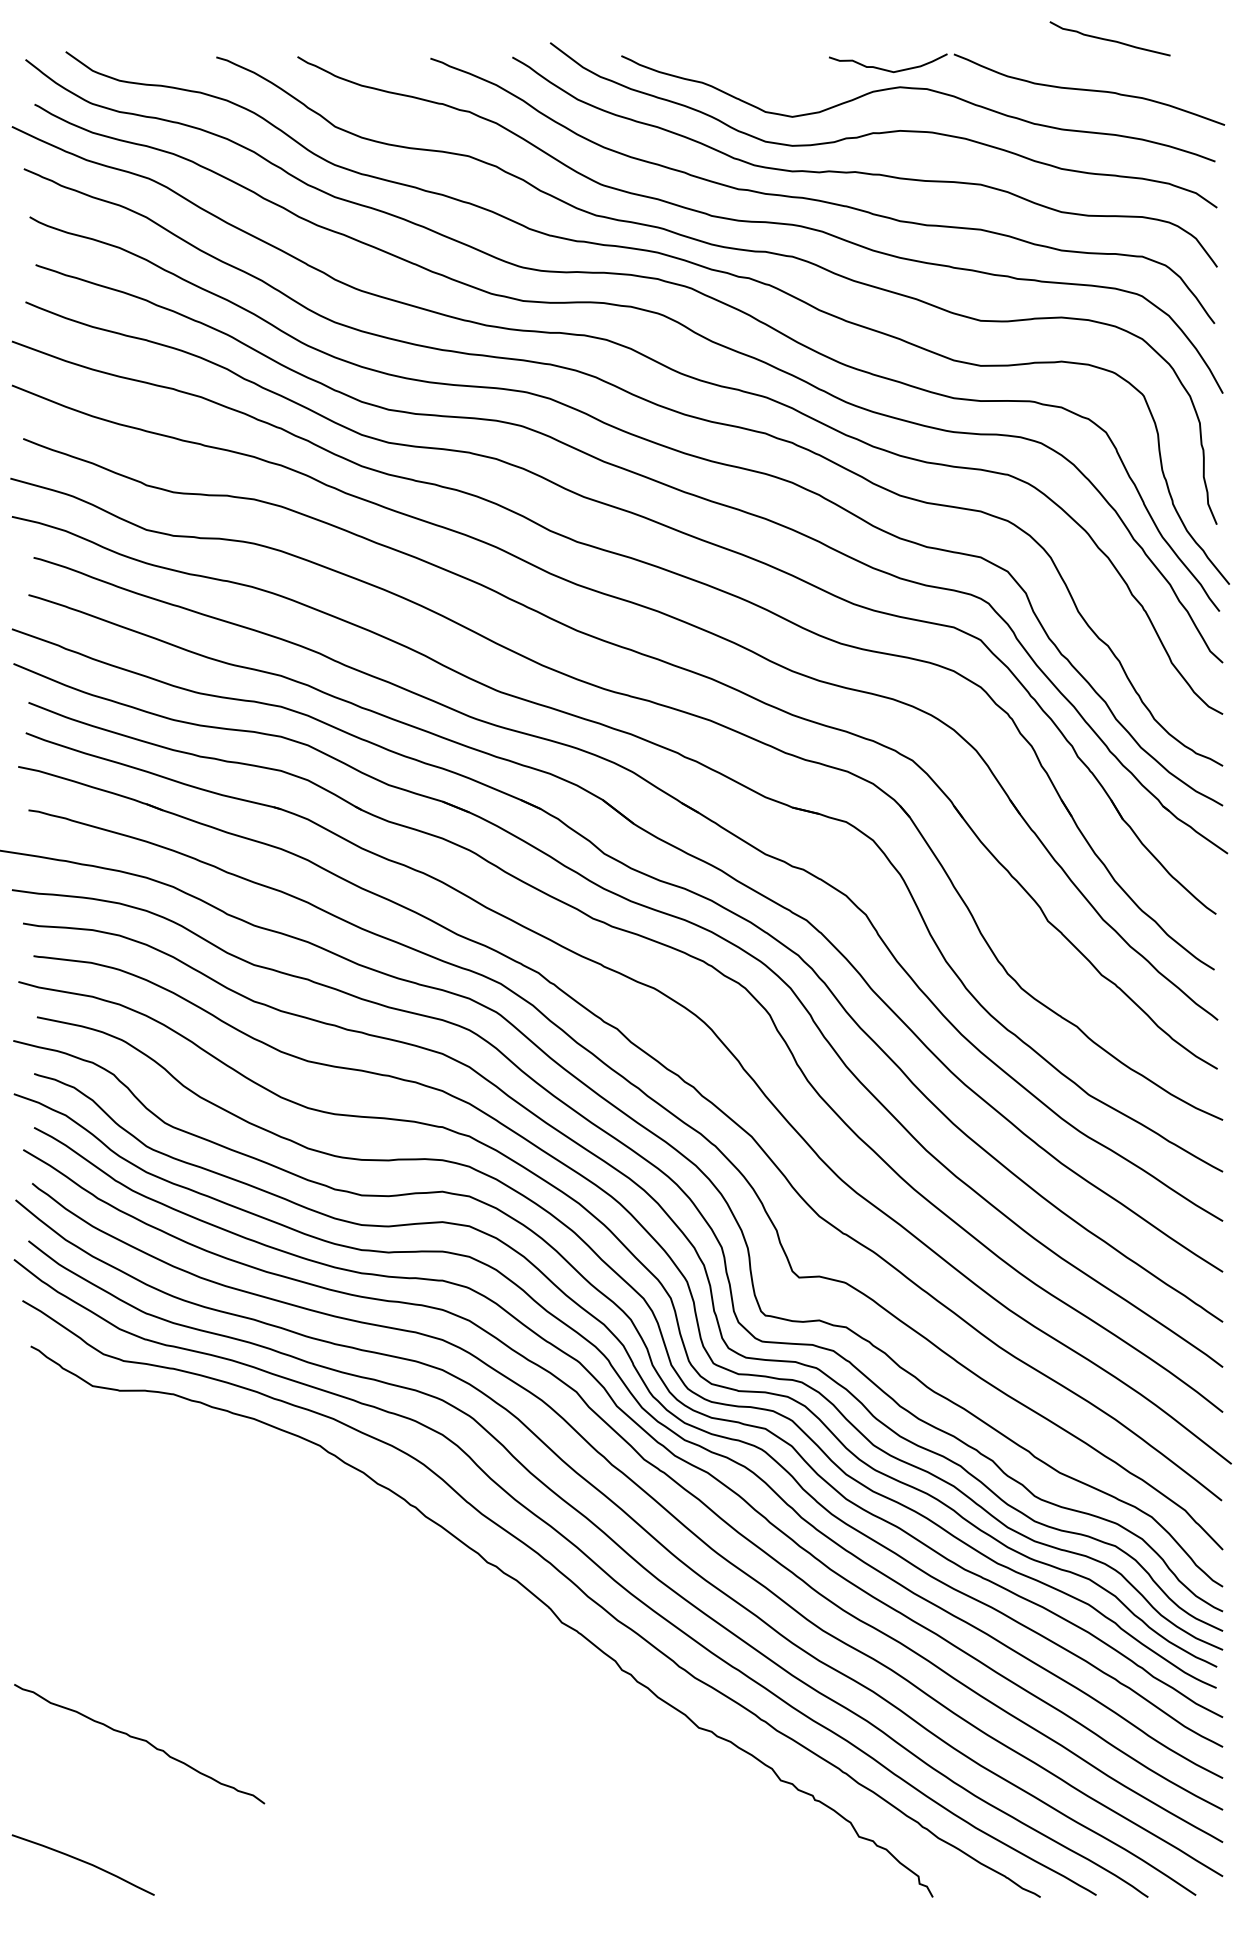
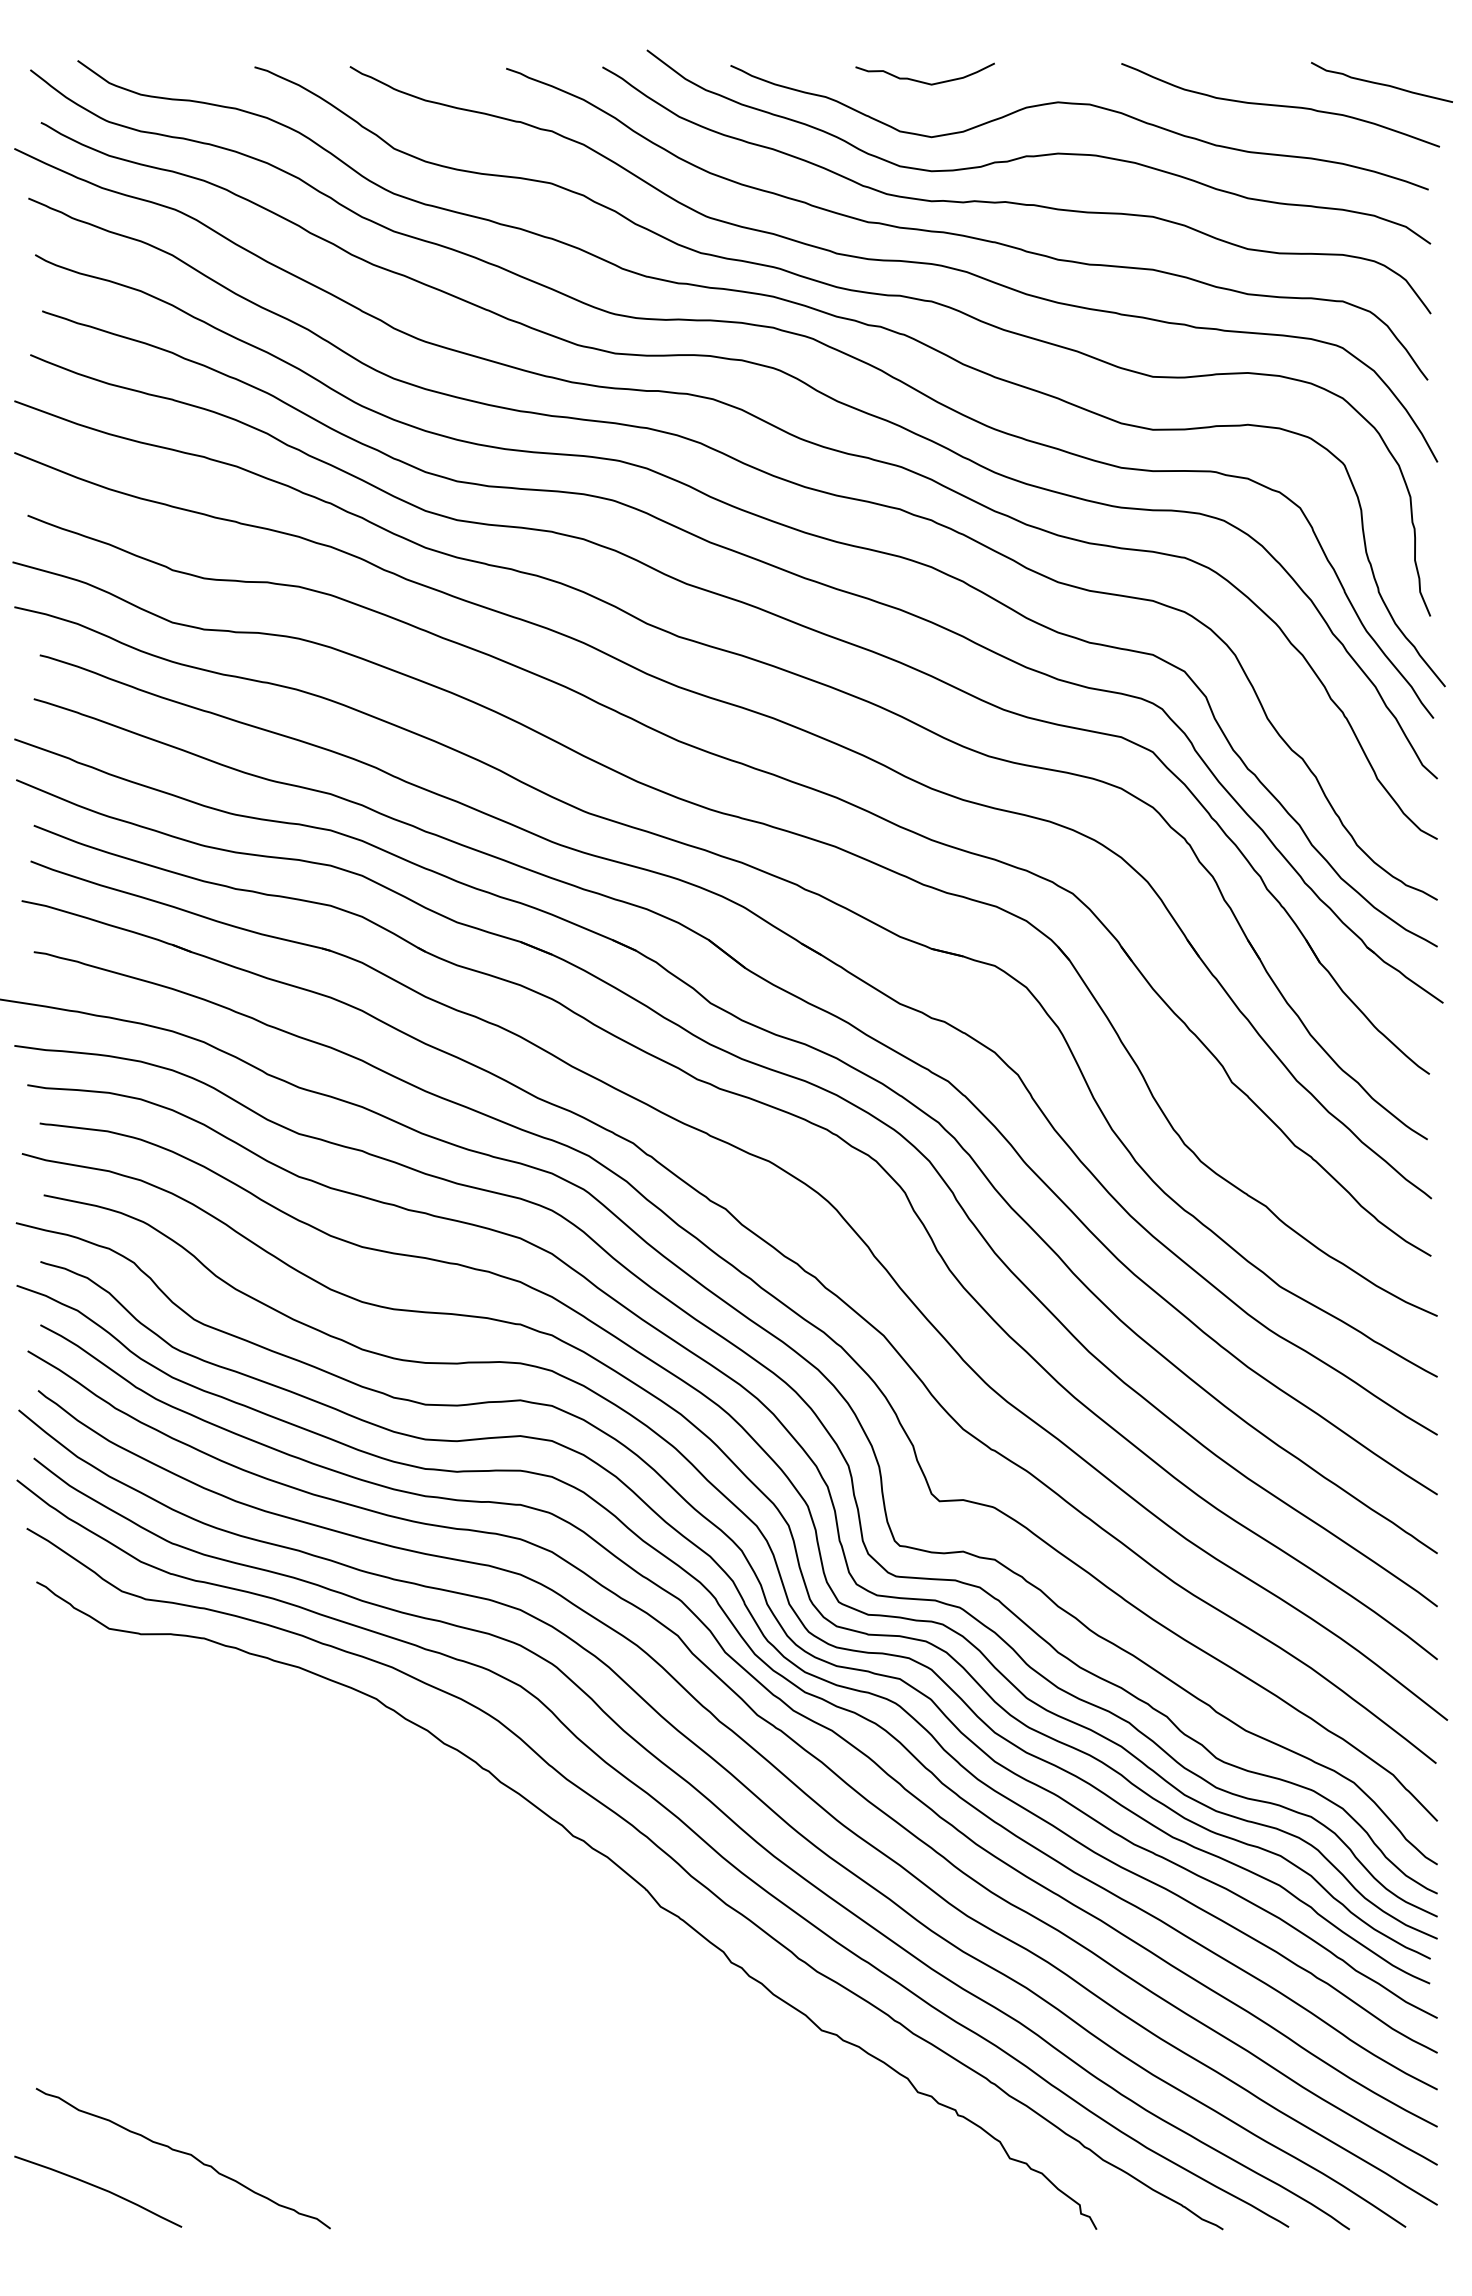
curve: (1109, 39) -> (1381, 83), moved
curve: (886, 69) -> (923, 81), moved
curve: (138, 1739) -> (182, 2153), moved

